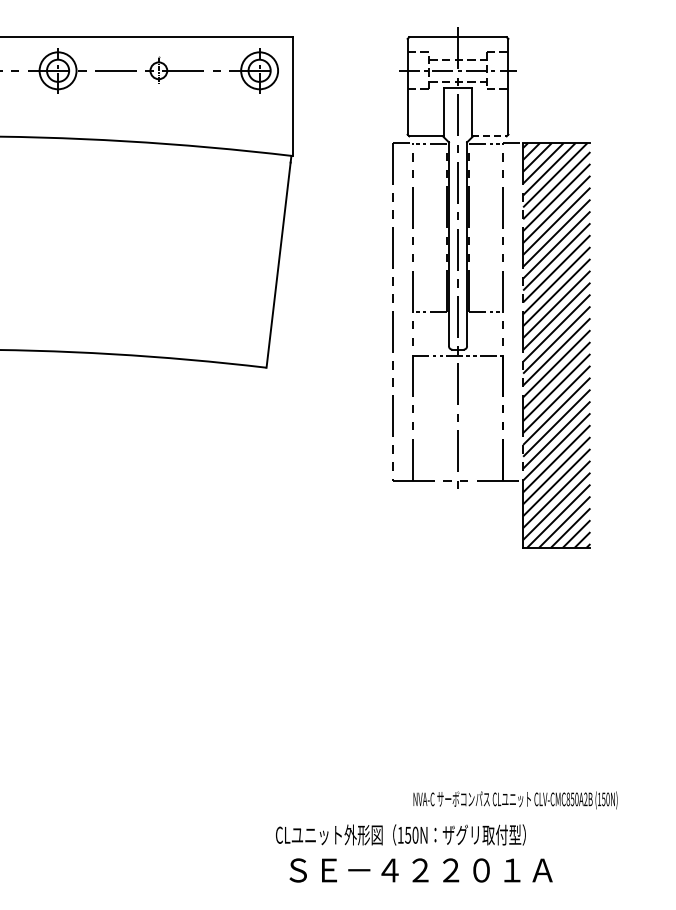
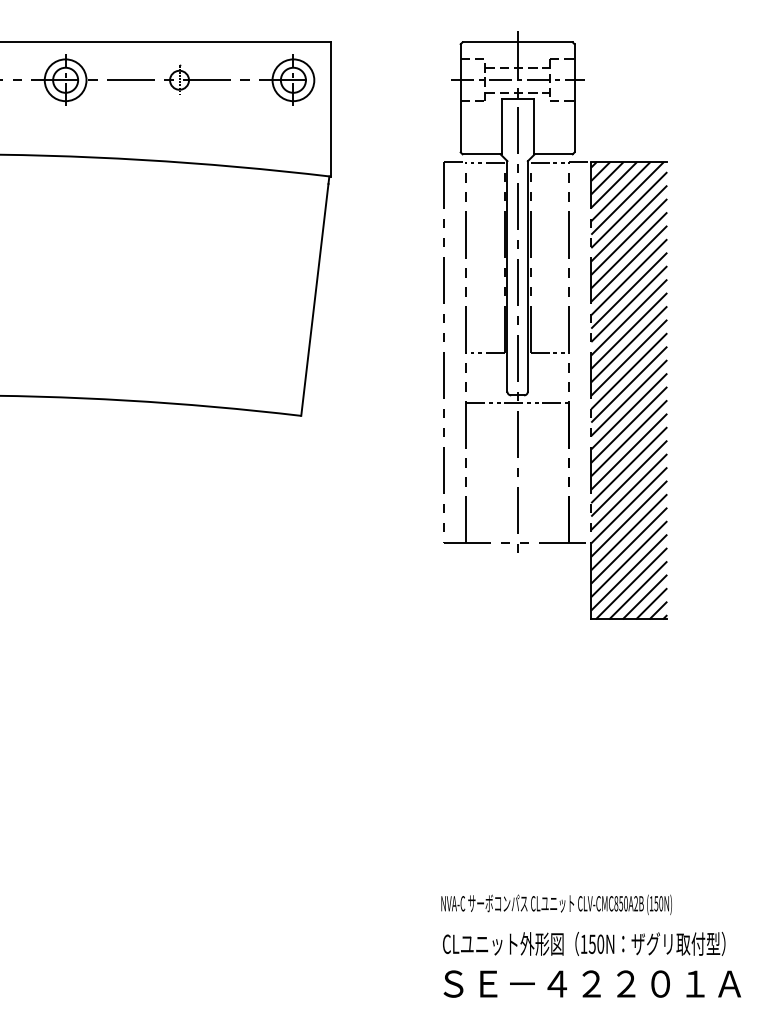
line: (489, 136) -> (553, 154), dashed -> solid
text: (515, 800) -> (556, 904), moved
text: (400, 834) -> (583, 943), moved
text: (420, 870) -> (591, 984), moved

